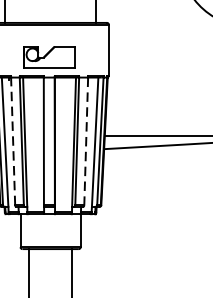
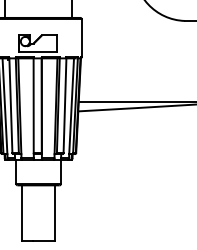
line: (12, 141) -> (10, 105), dashed -> solid
line: (85, 142) -> (64, 106), dashed -> solid

